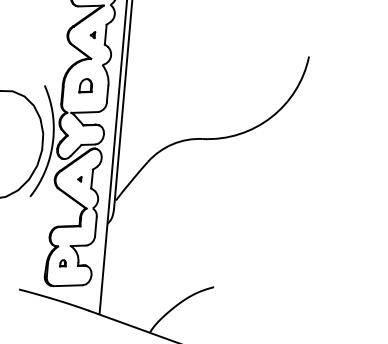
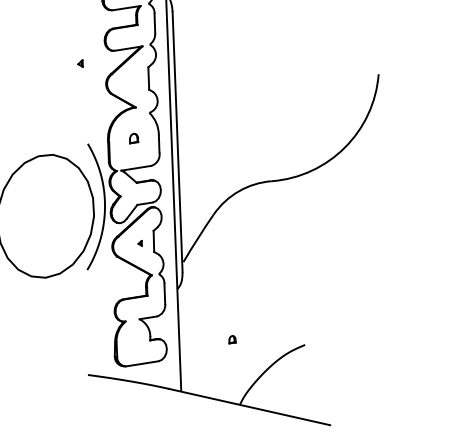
part: (92, 34) -> (80, 63), moved
part: (85, 85) -> (133, 138), size x0.6
part: (63, 263) -> (232, 339), moved

